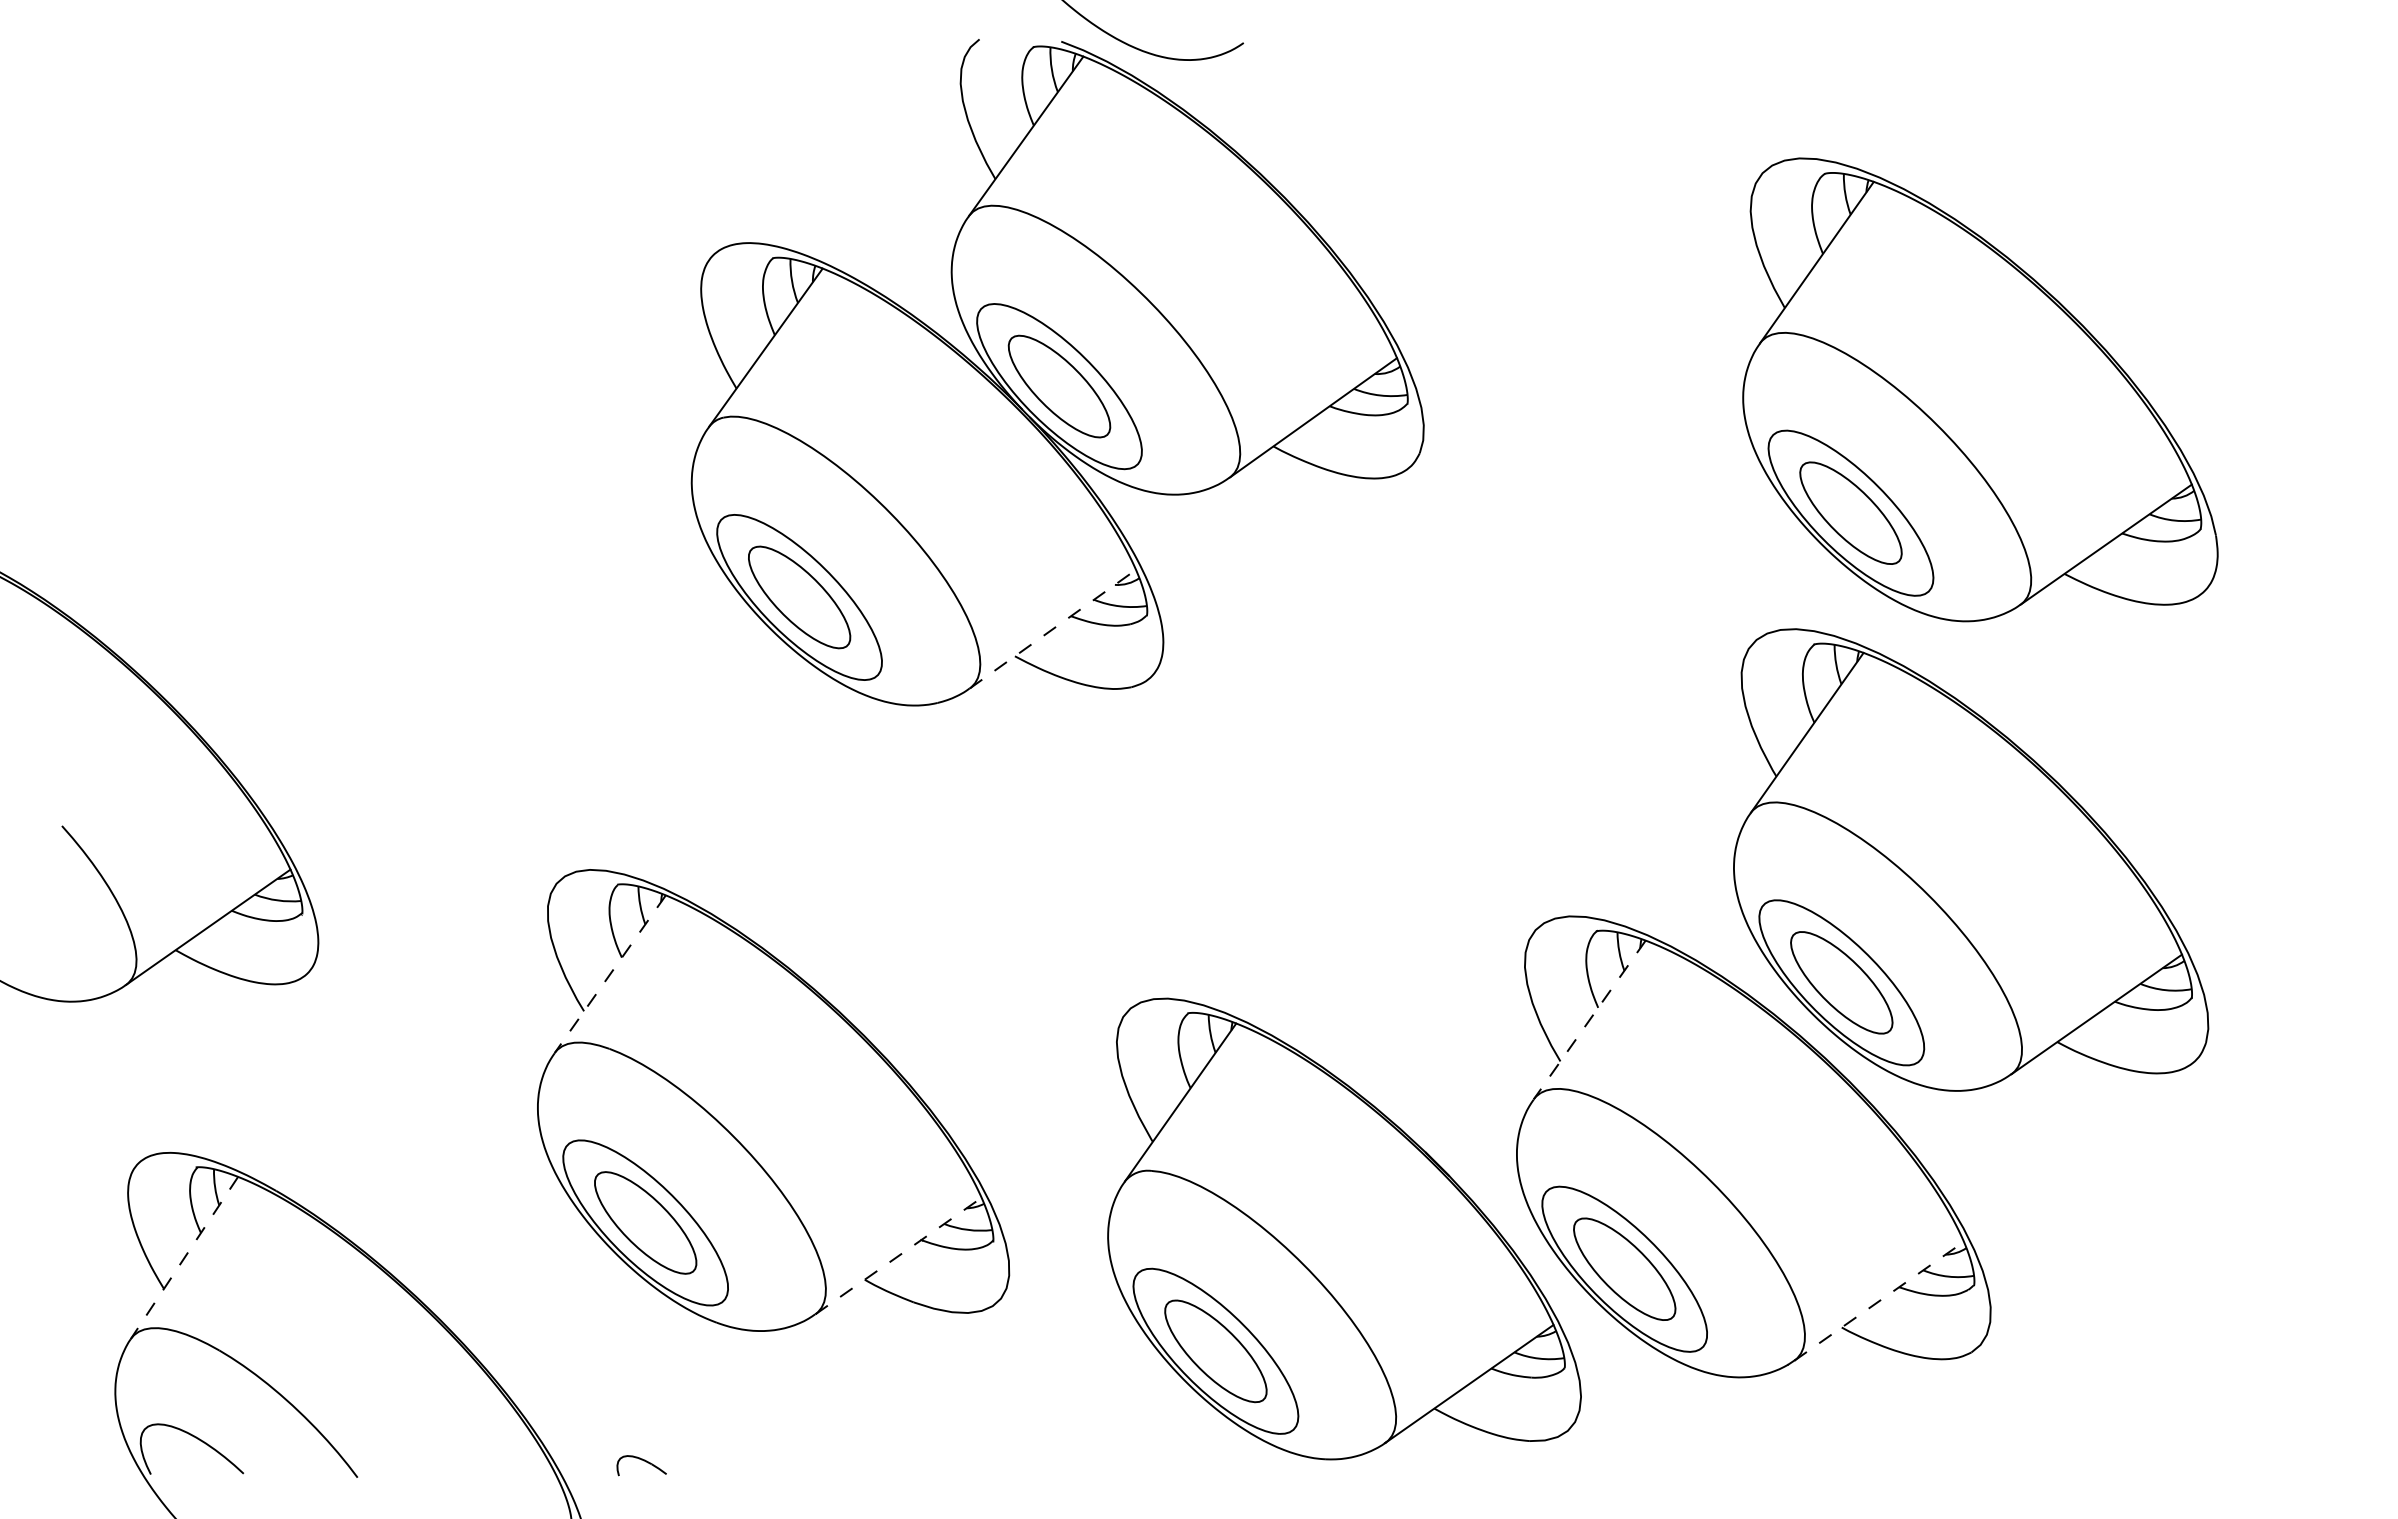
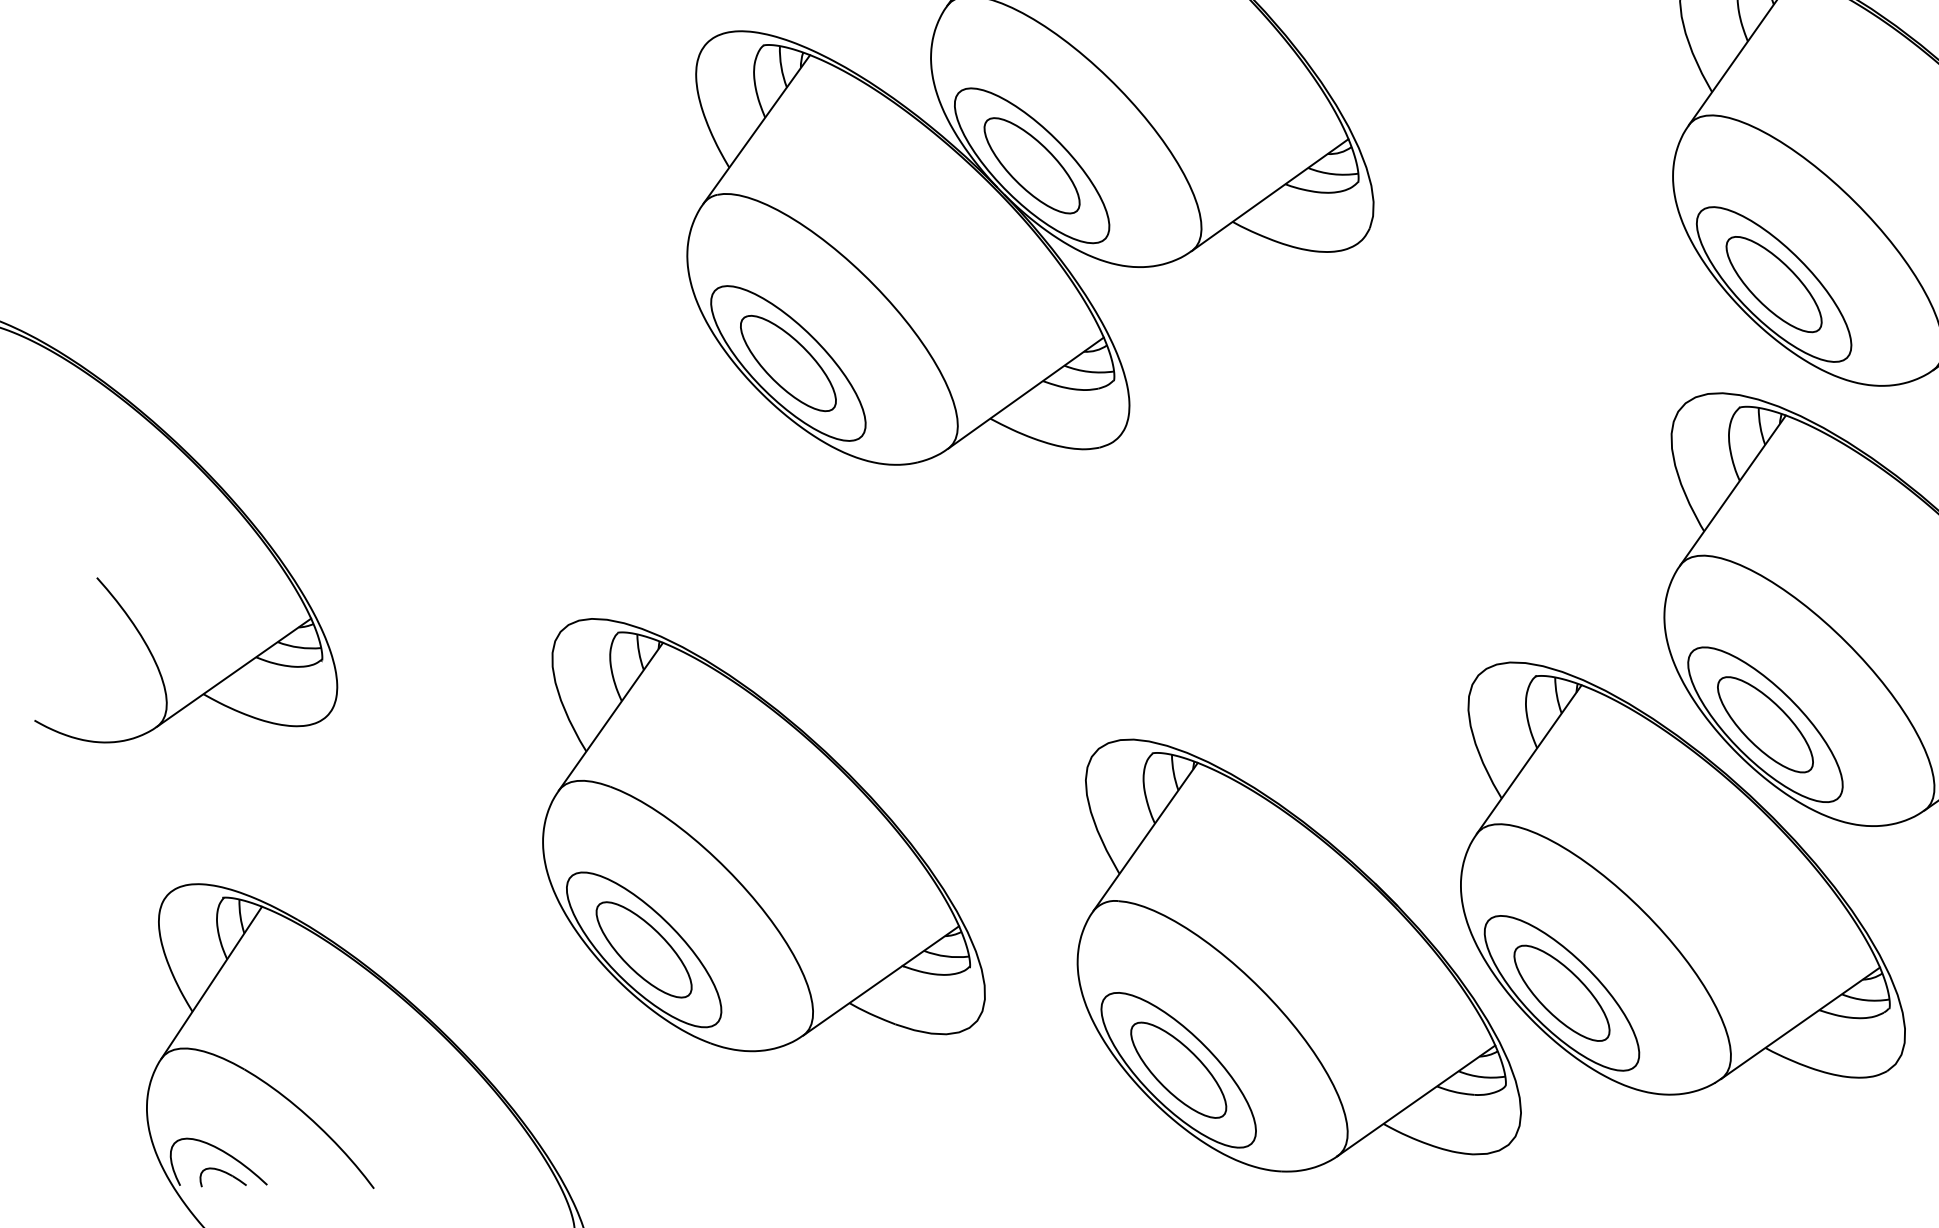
line: (1052, 629) -> (1025, 393), dashed -> solid
line: (609, 974) -> (610, 716), dashed -> solid
line: (1589, 1020) -> (1528, 760), dashed -> solid
line: (898, 1255) -> (881, 980), dashed -> solid
line: (184, 1258) -> (211, 983), dashed -> solid
line: (1879, 1300) -> (1800, 1022), dashed -> solid
part: (641, 1465) -> (223, 1177), moved

